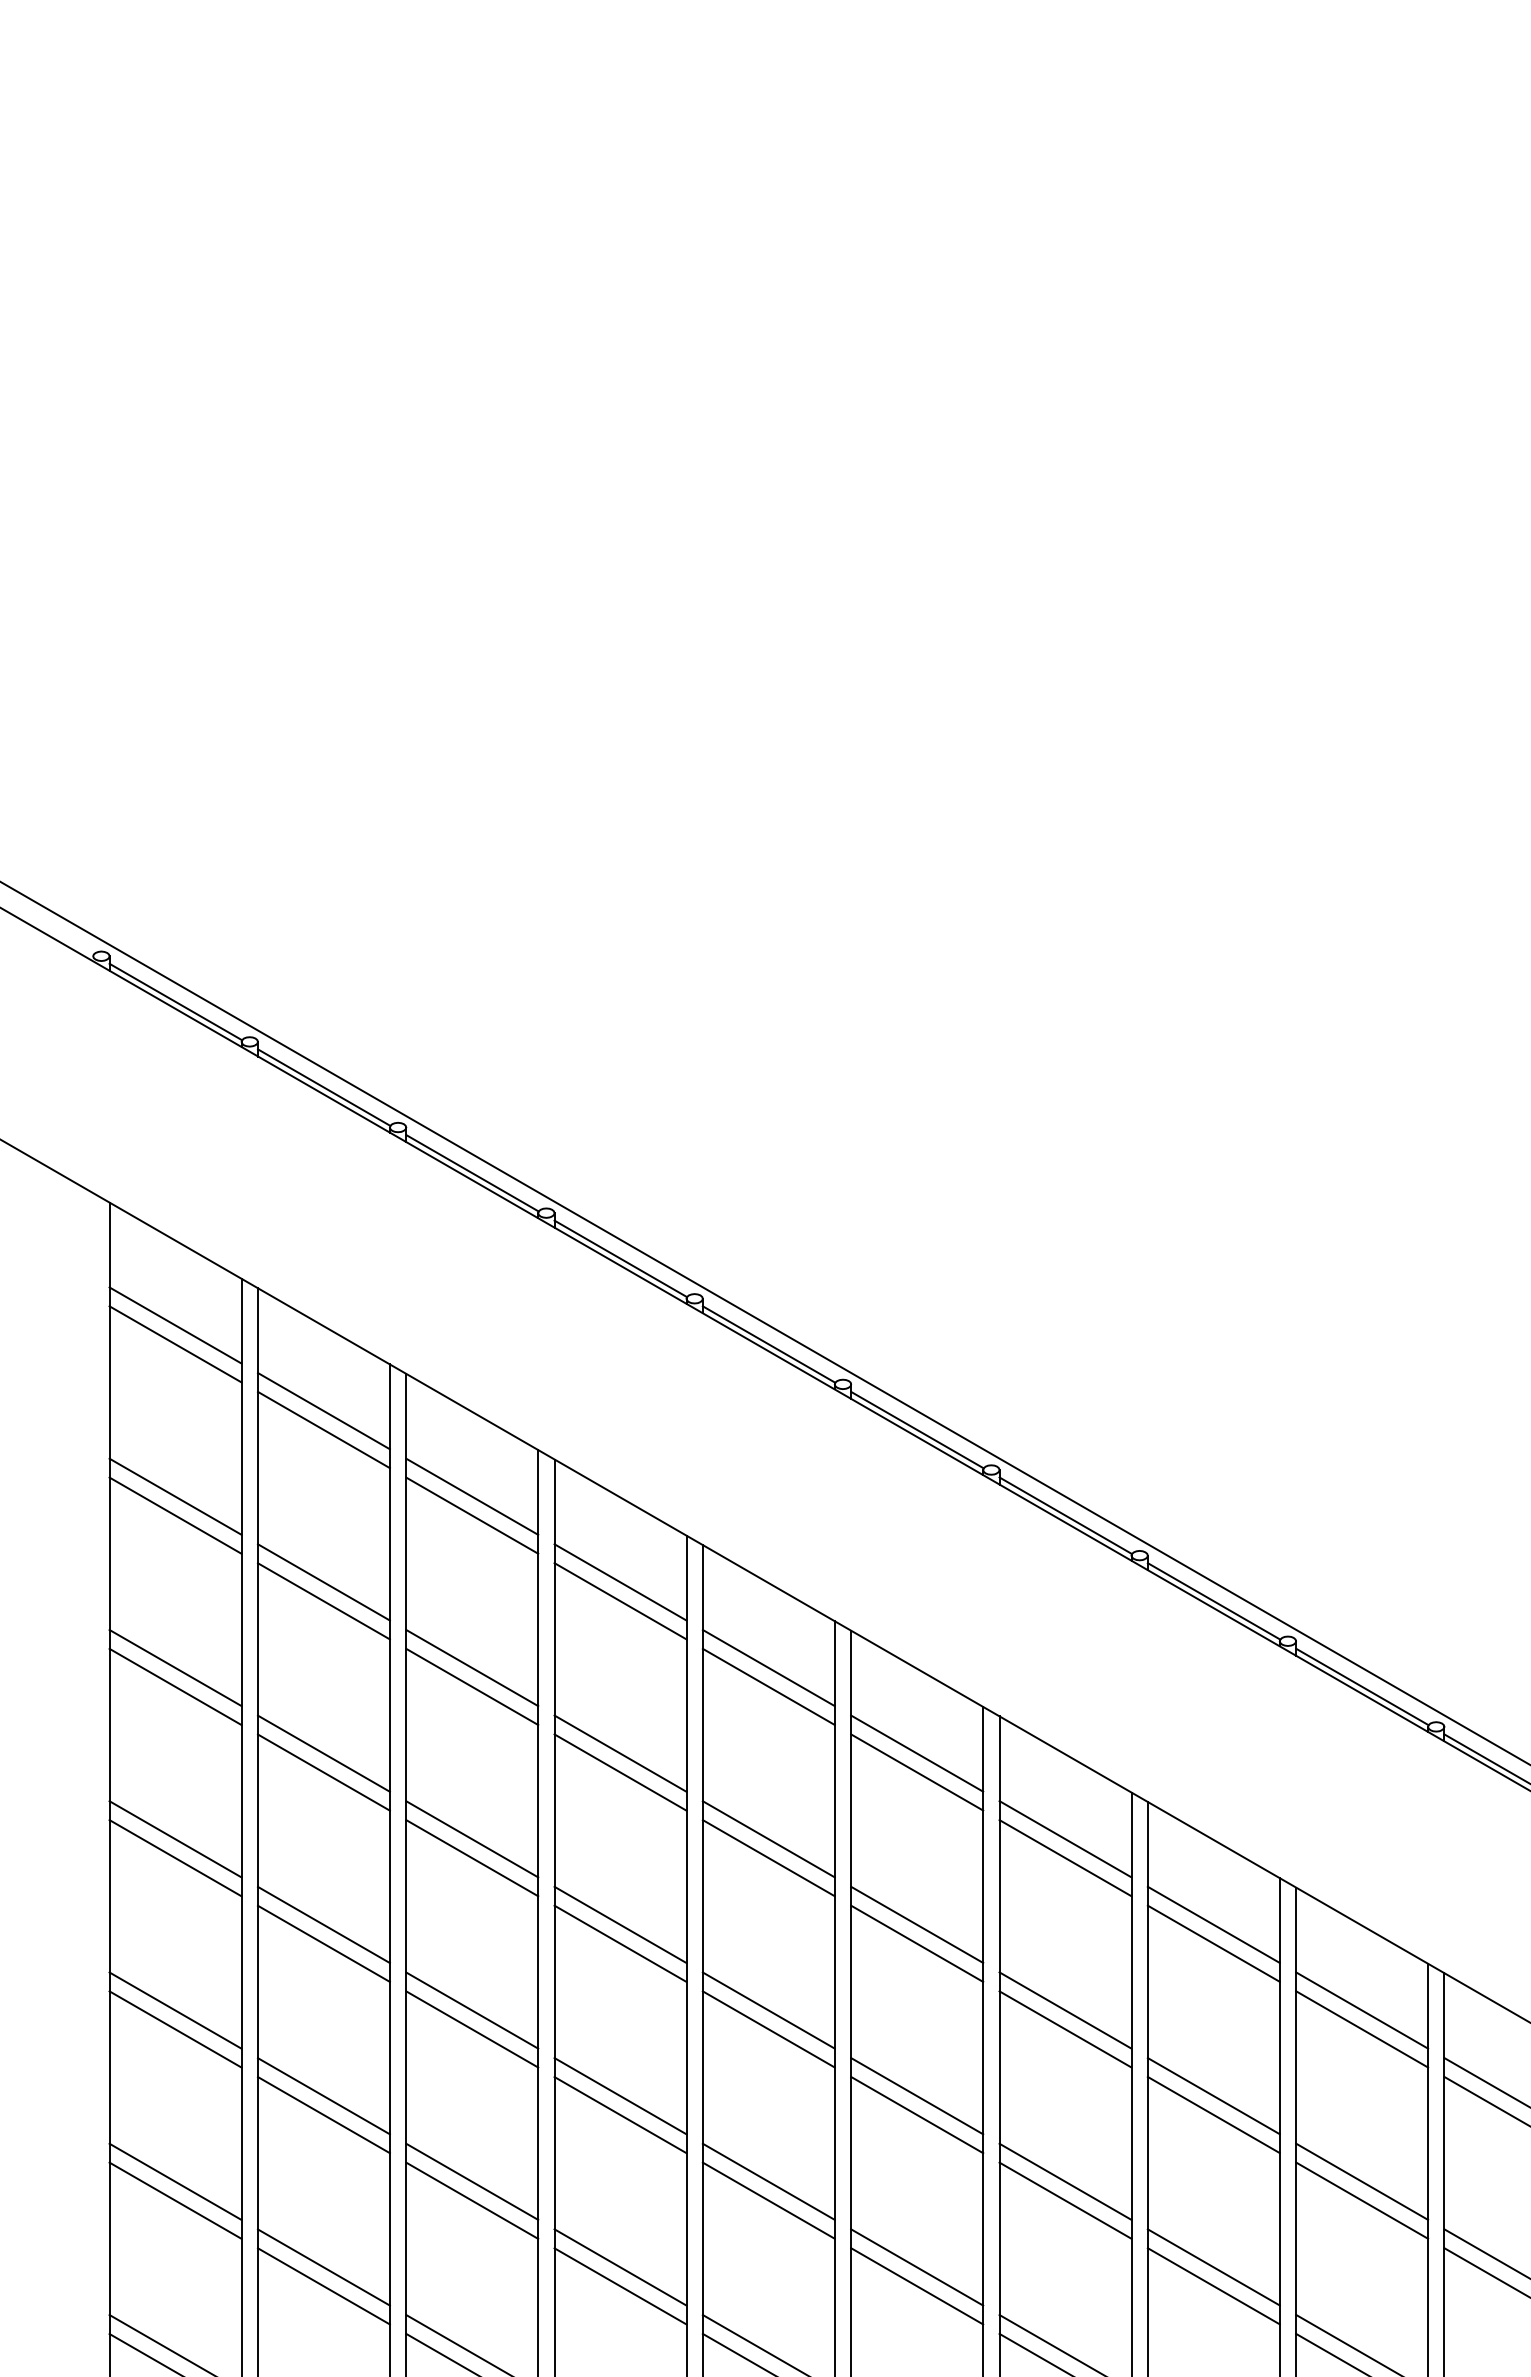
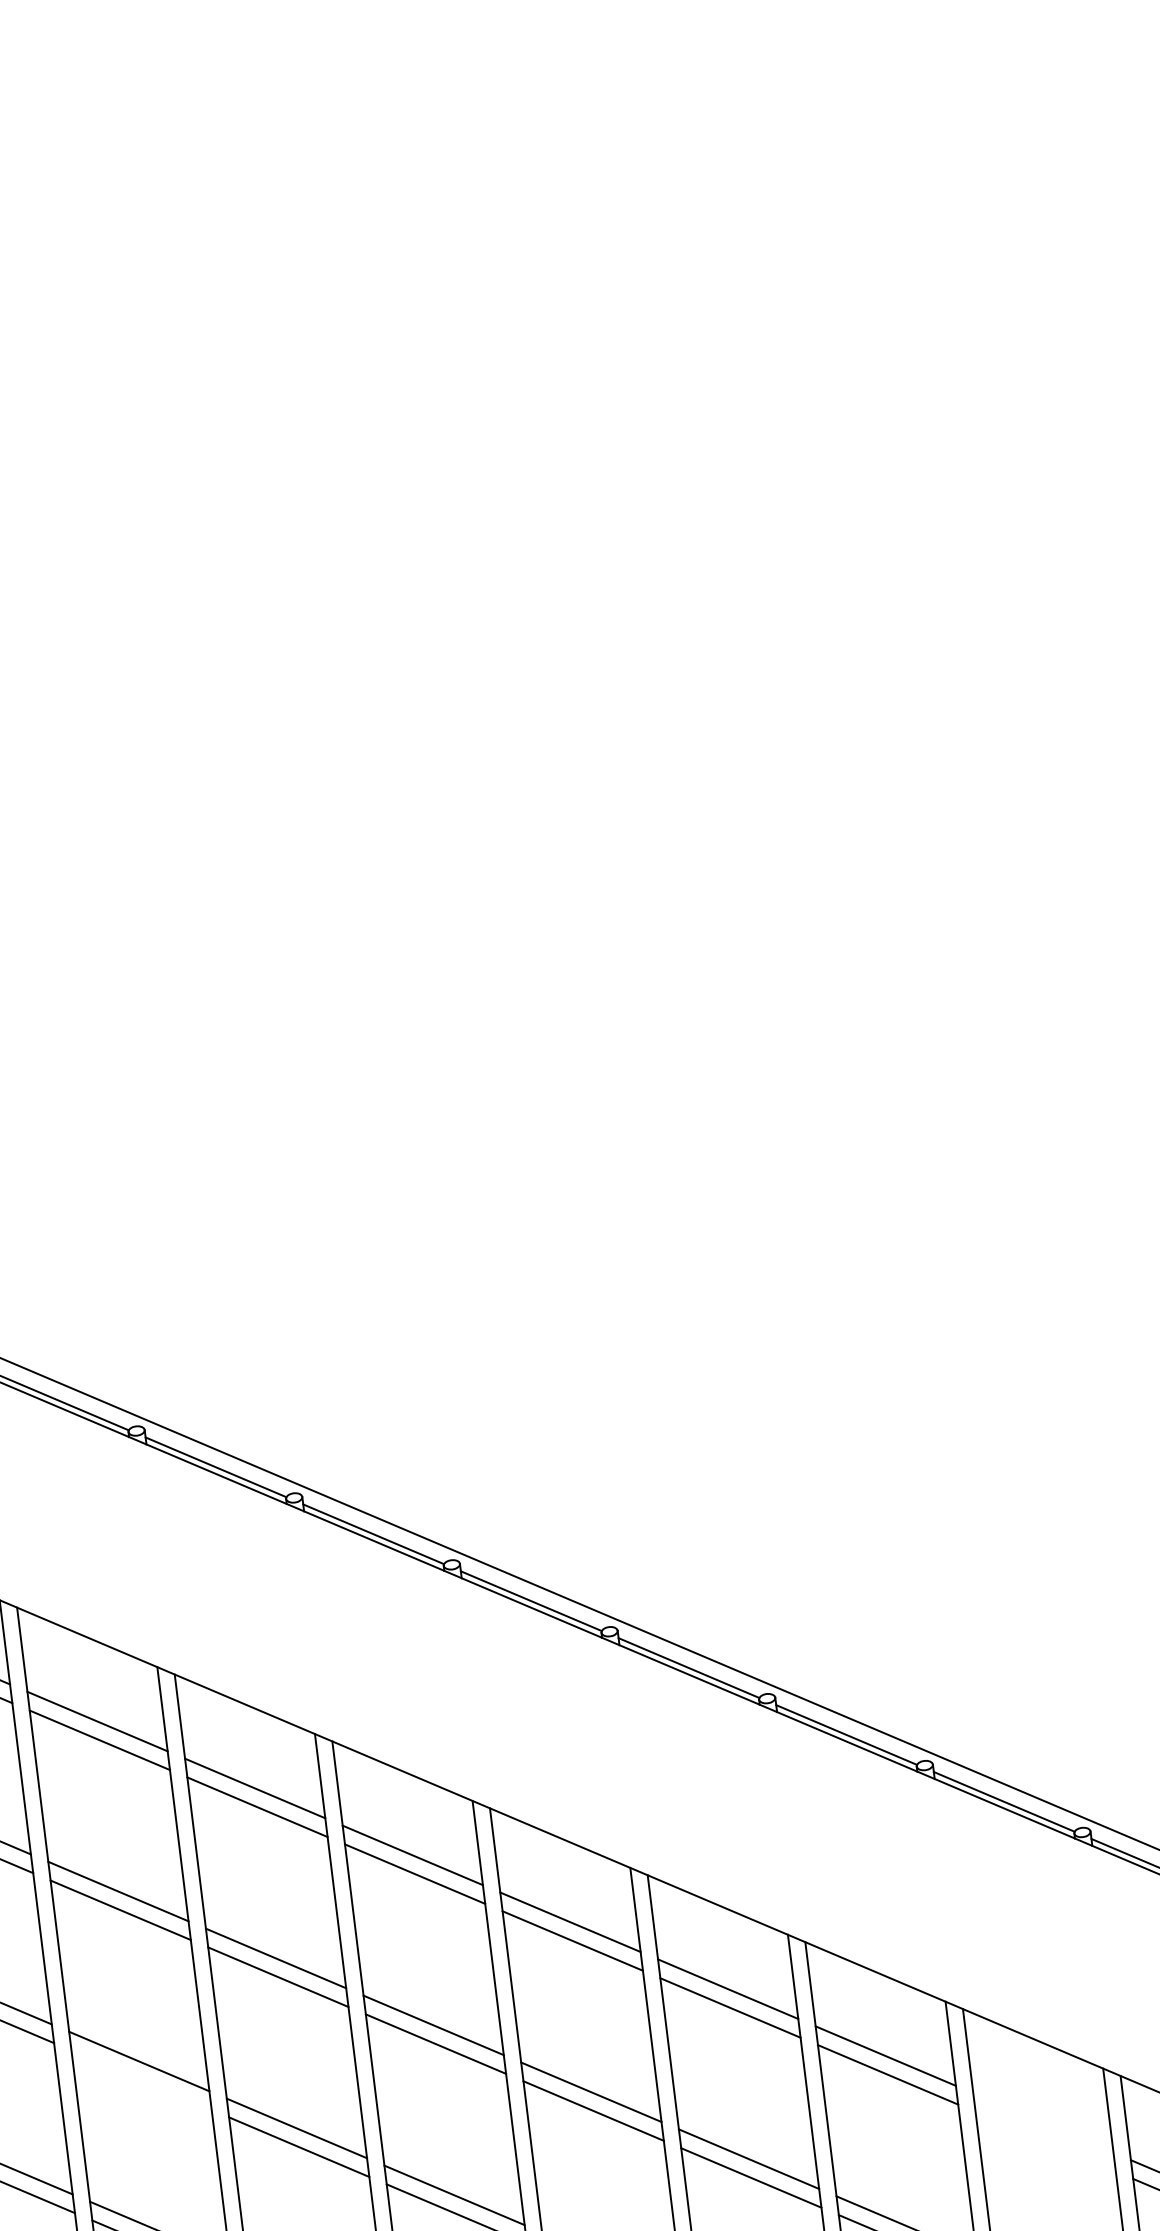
line: (472, 1858) -> (141, 2080), removed
line: (1362, 2010) -> (1043, 2122), removed
line: (1362, 2029) -> (1046, 2141), removed

